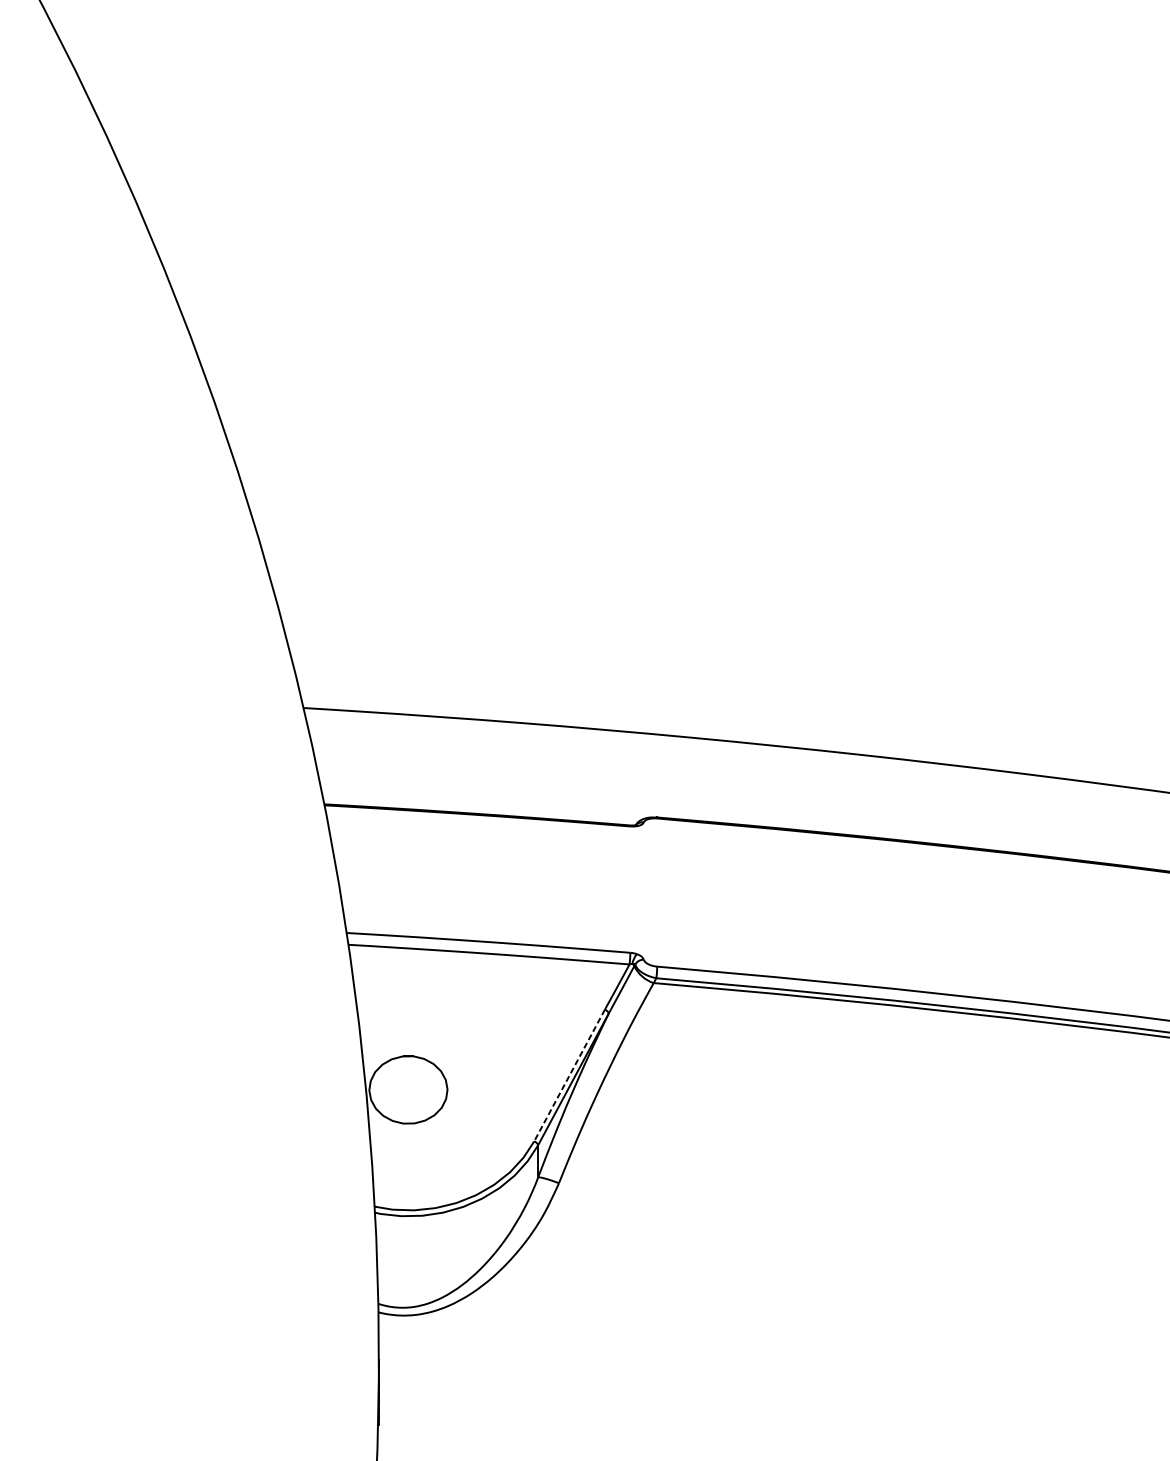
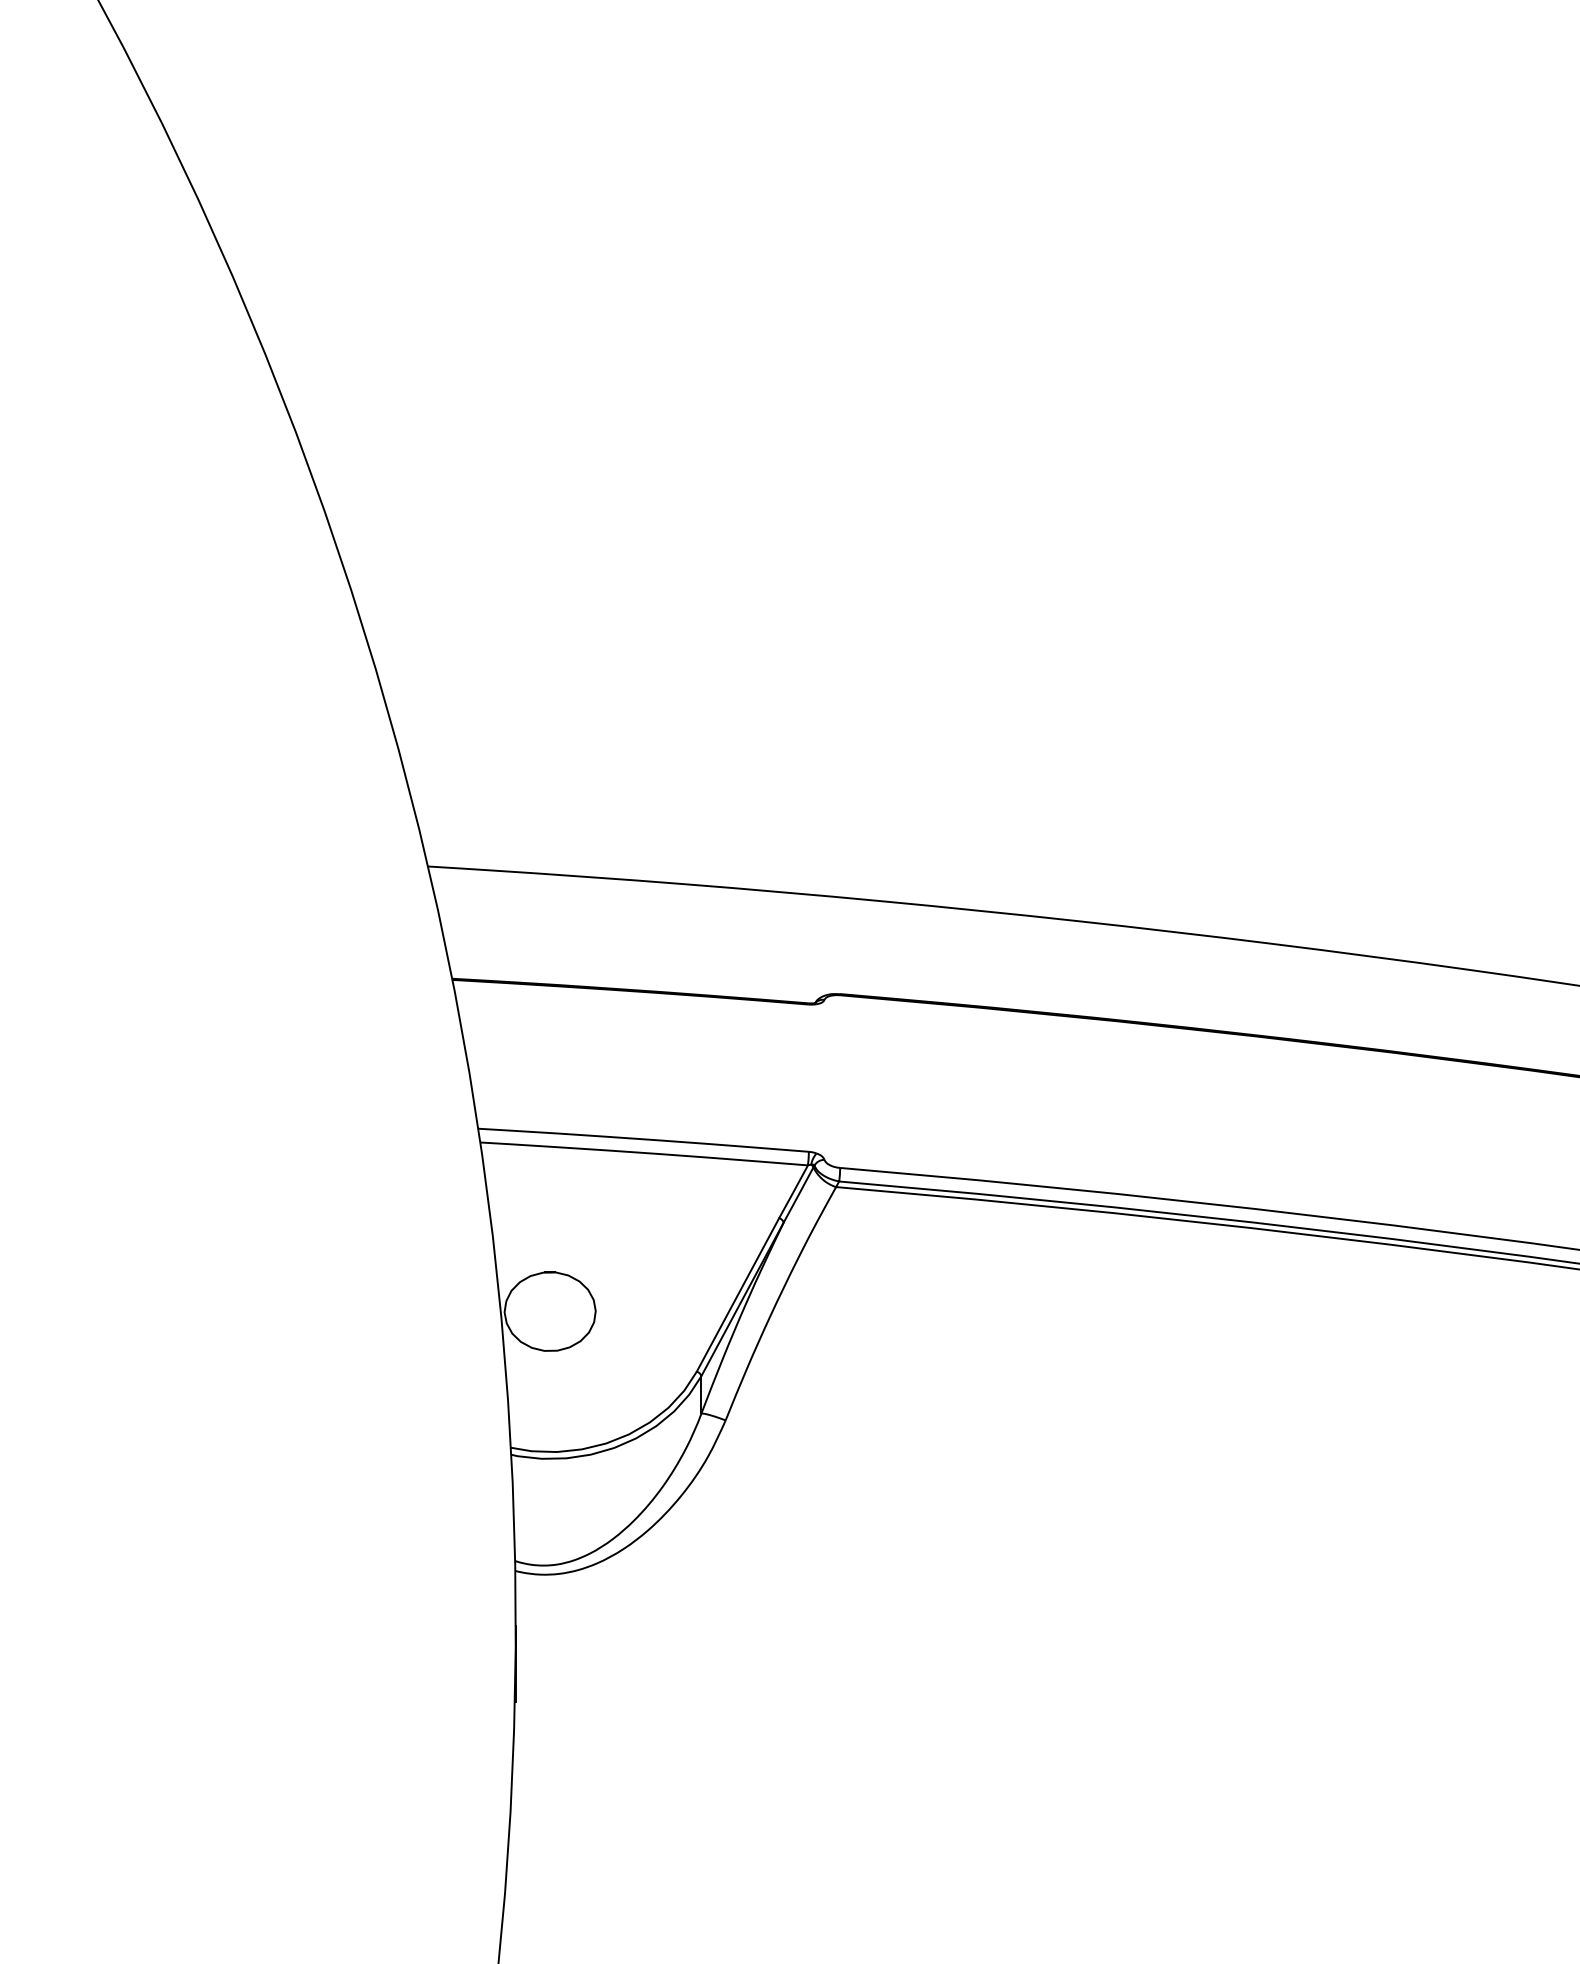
line: (569, 1076) -> (737, 1295), dashed -> solid

